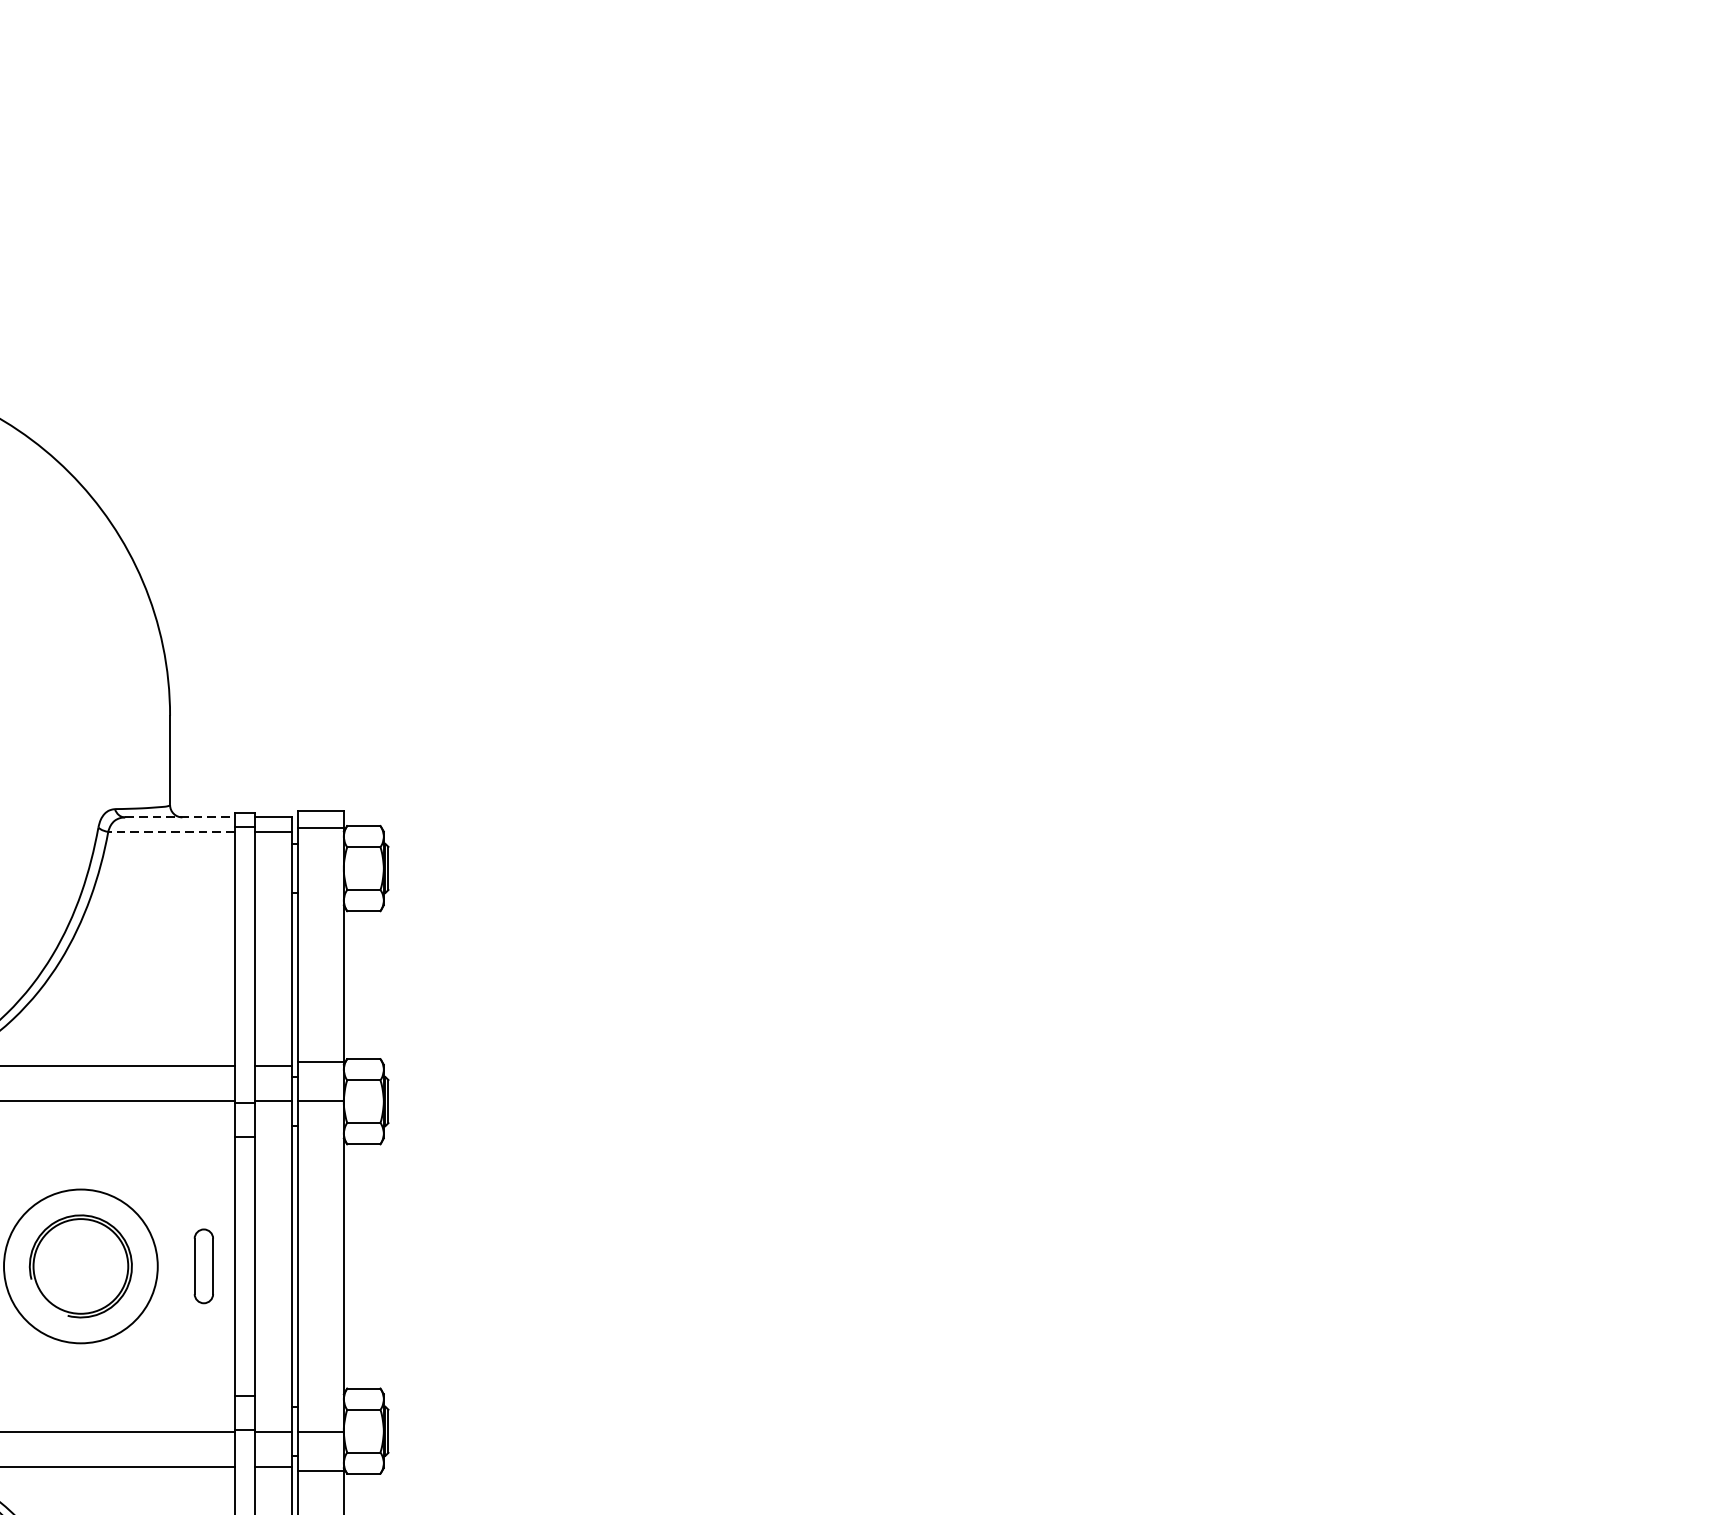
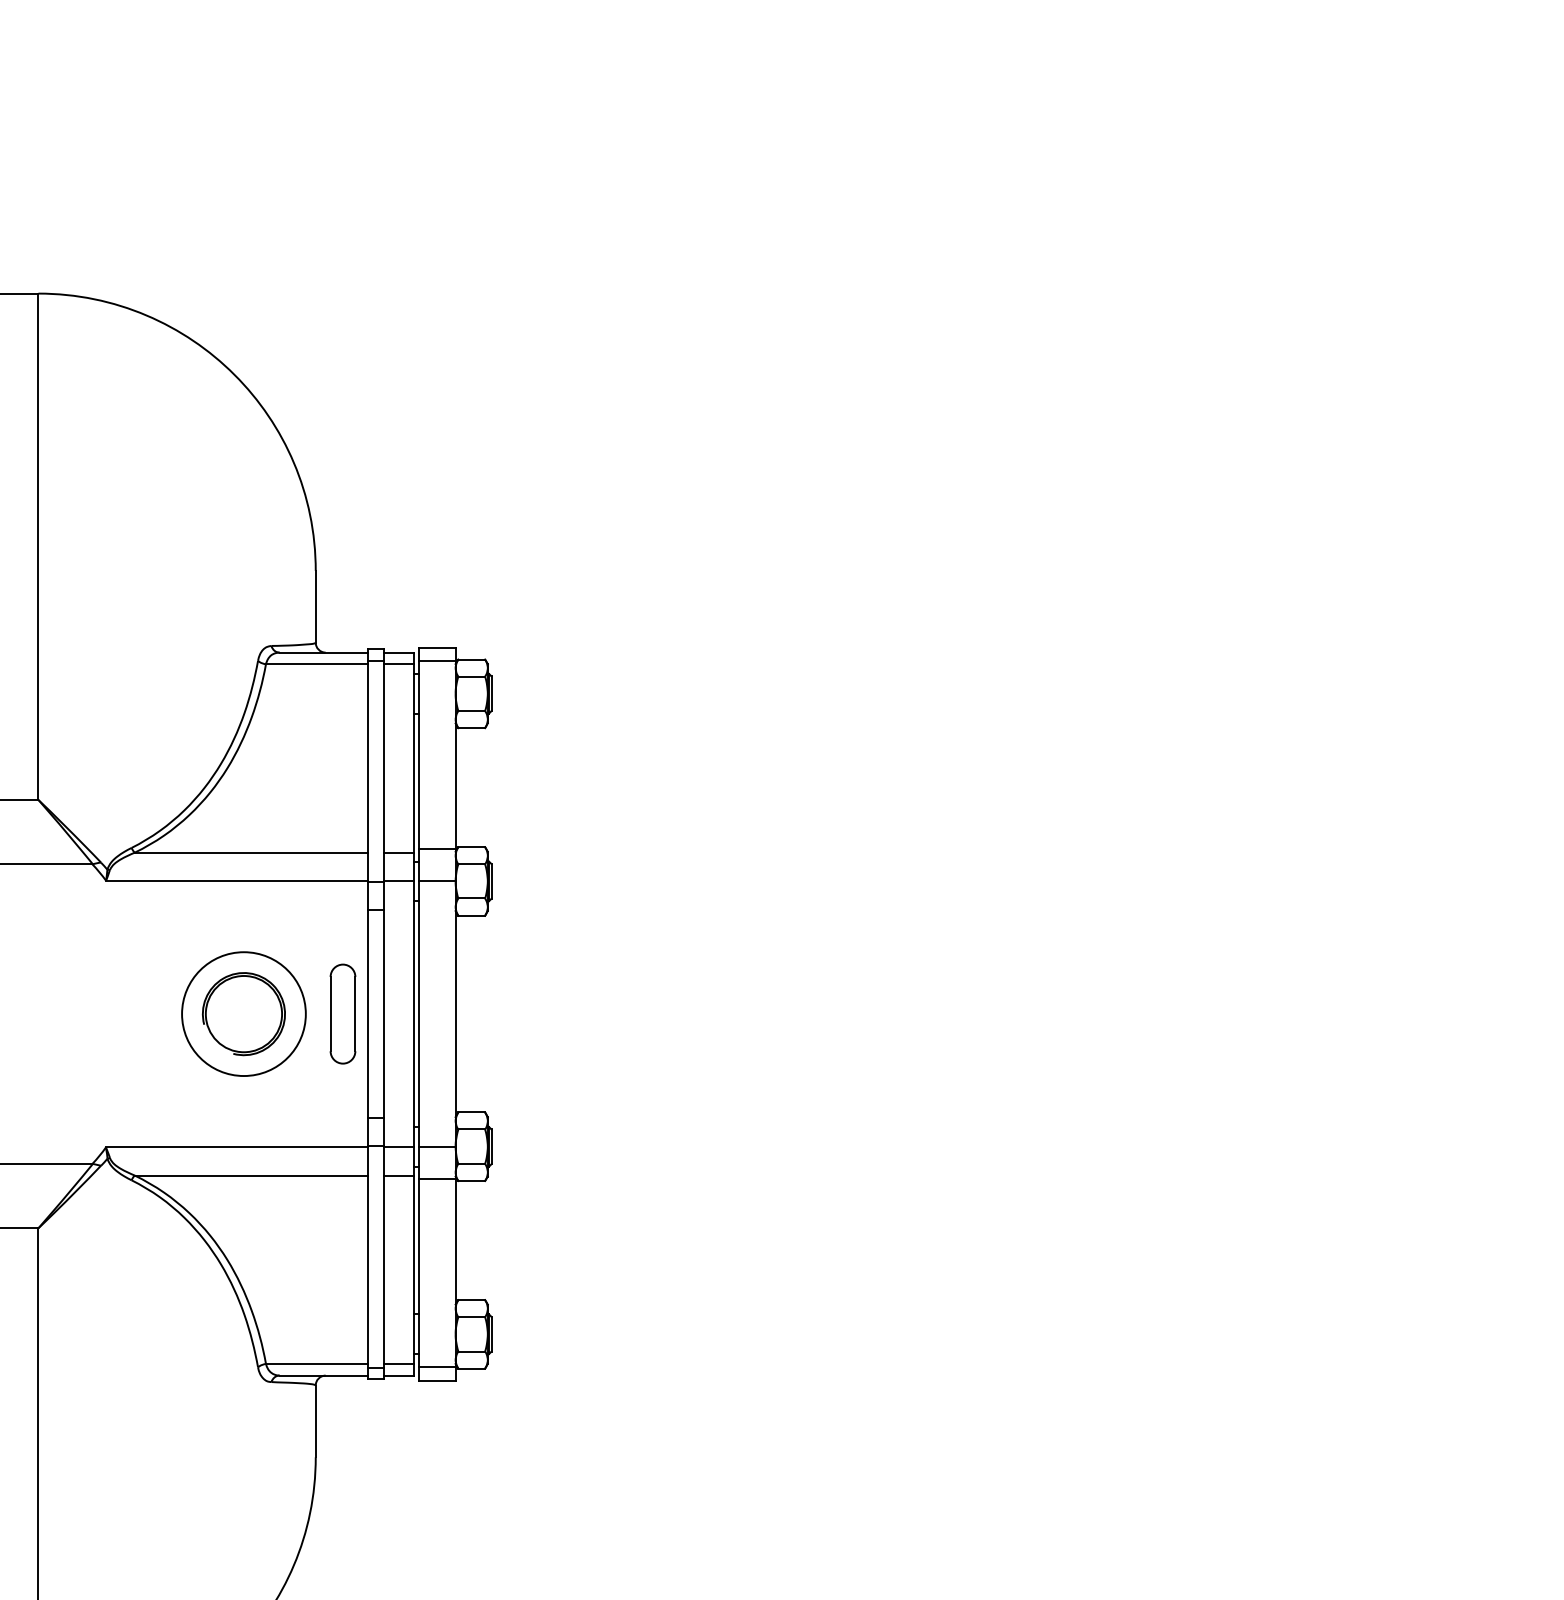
line: (180, 817) -> (324, 652), dashed -> solid
line: (171, 832) -> (316, 664), dashed -> solid
part: (203, 1265) -> (342, 1013), size x1.67

